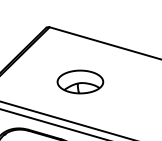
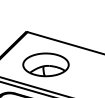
part: (79, 81) -> (45, 64), size x1.67

